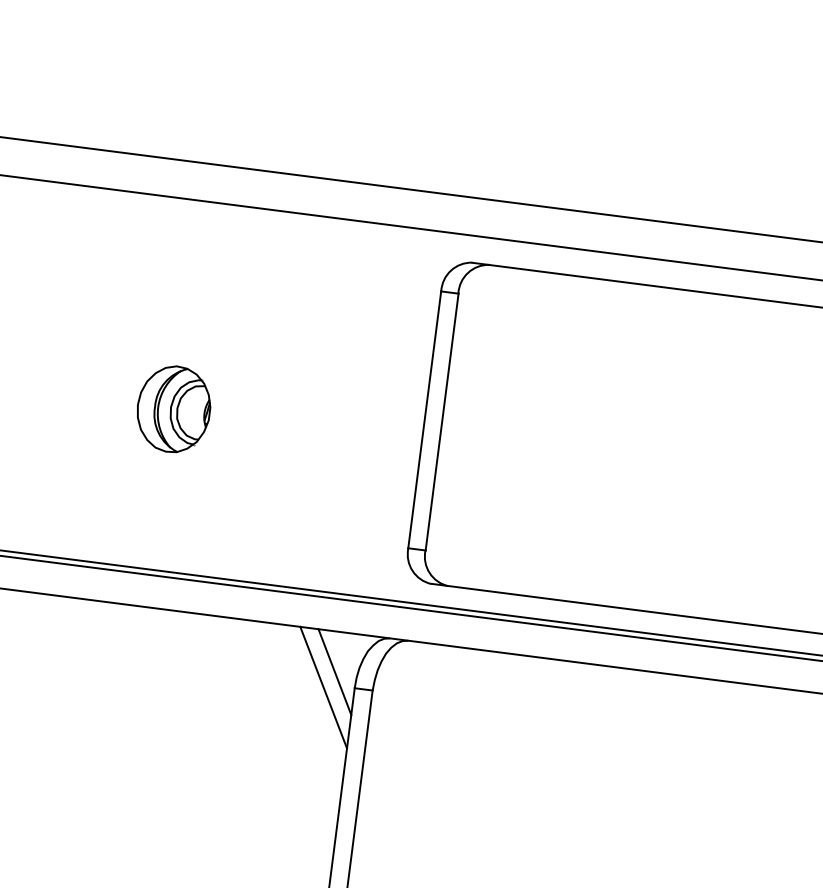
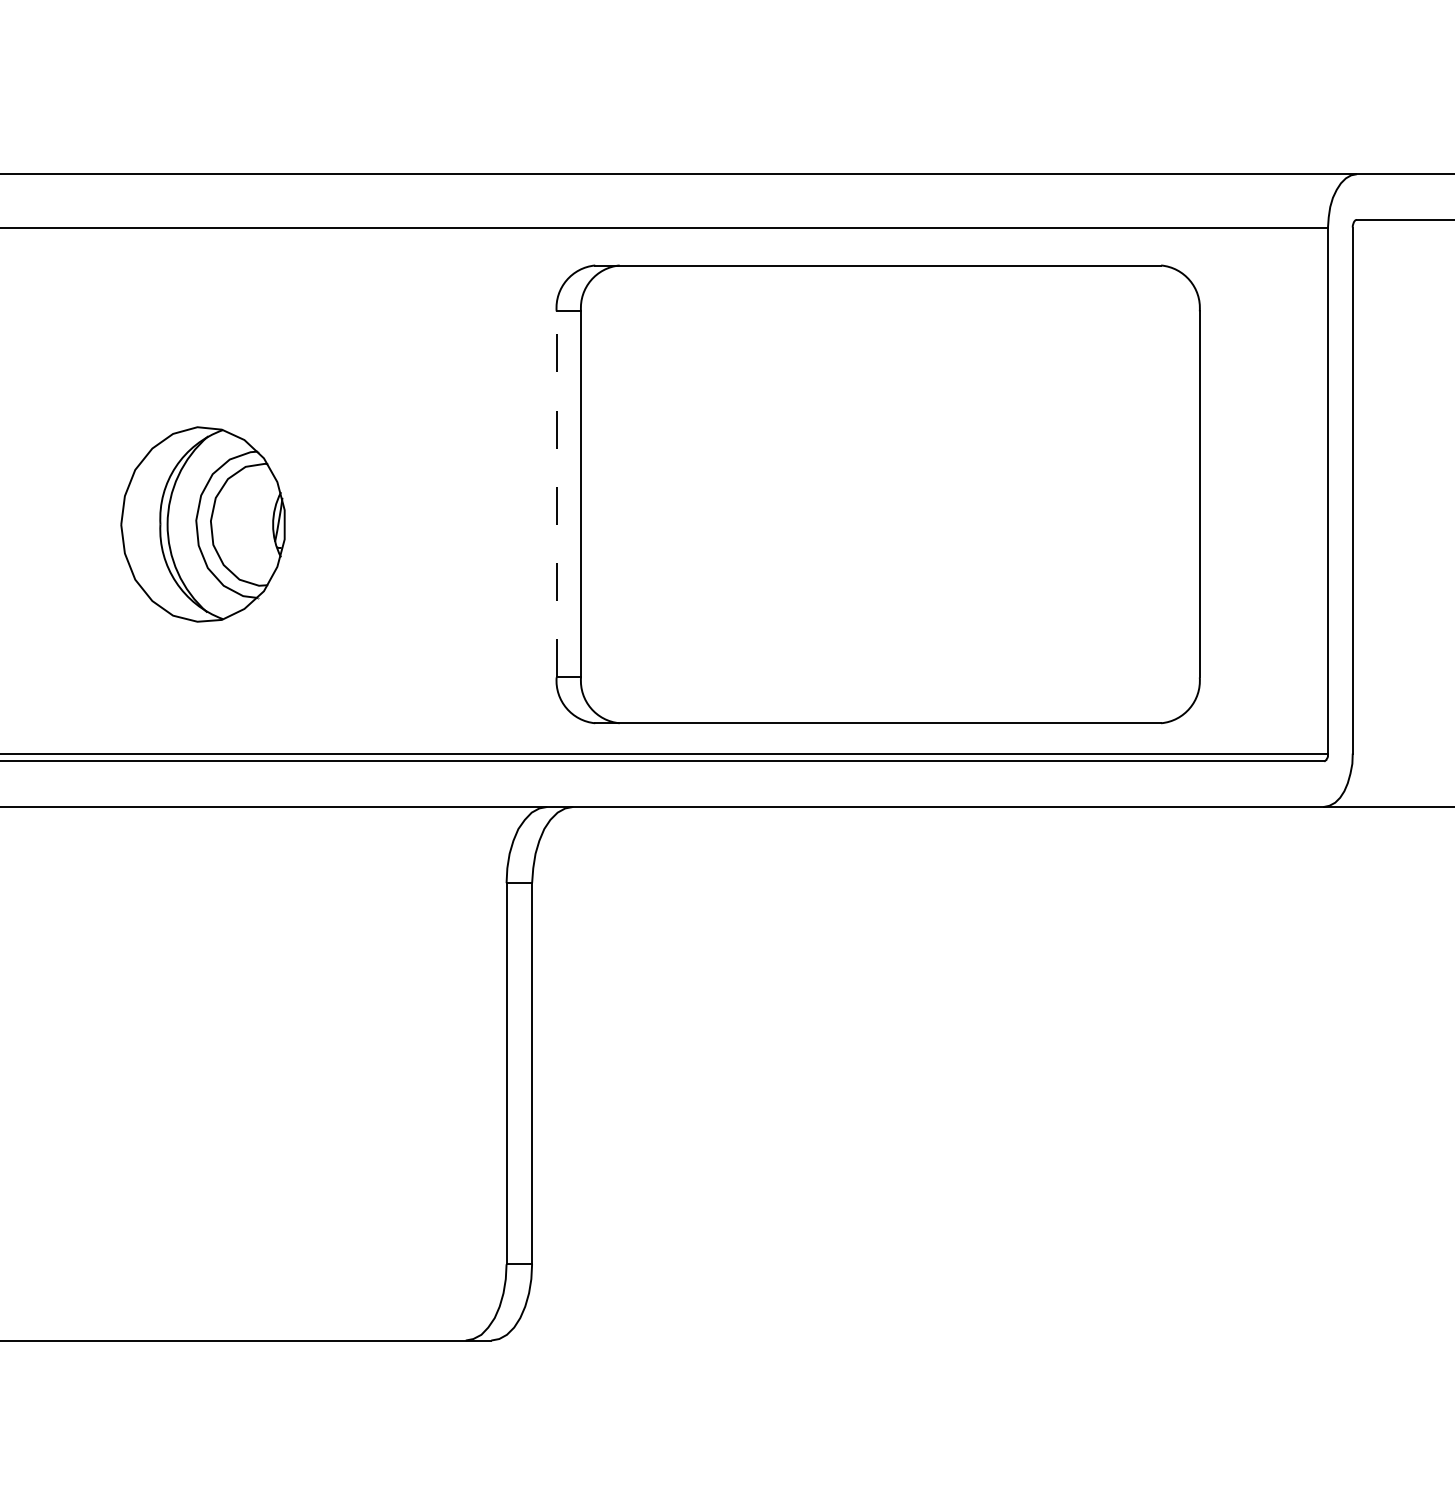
part: (173, 409) -> (202, 524), size x1.6
line: (424, 419) -> (556, 494), solid -> dashed
line: (334, 671) -> (475, 863), removed
line: (323, 687) -> (462, 887), removed

